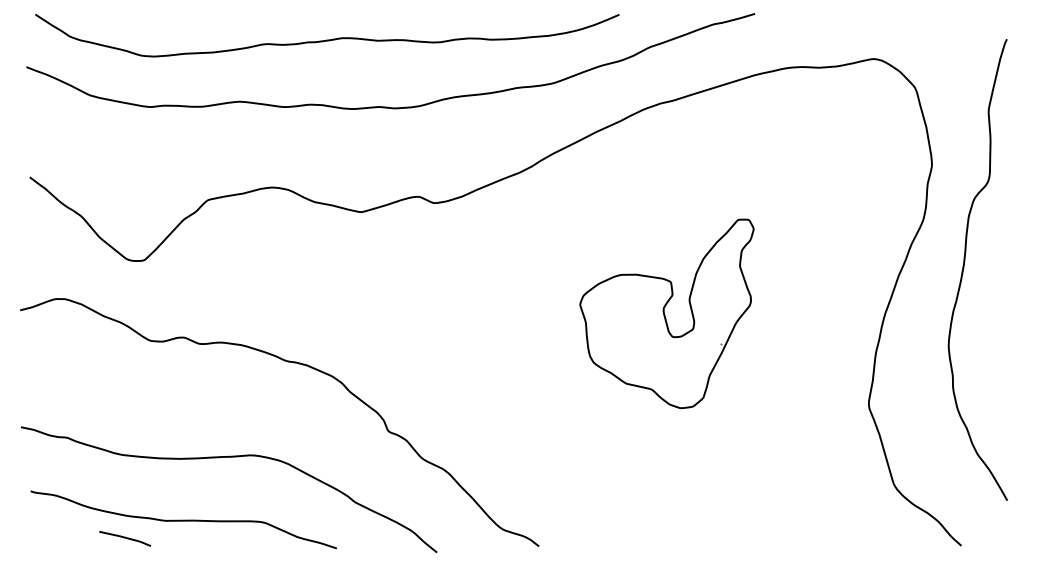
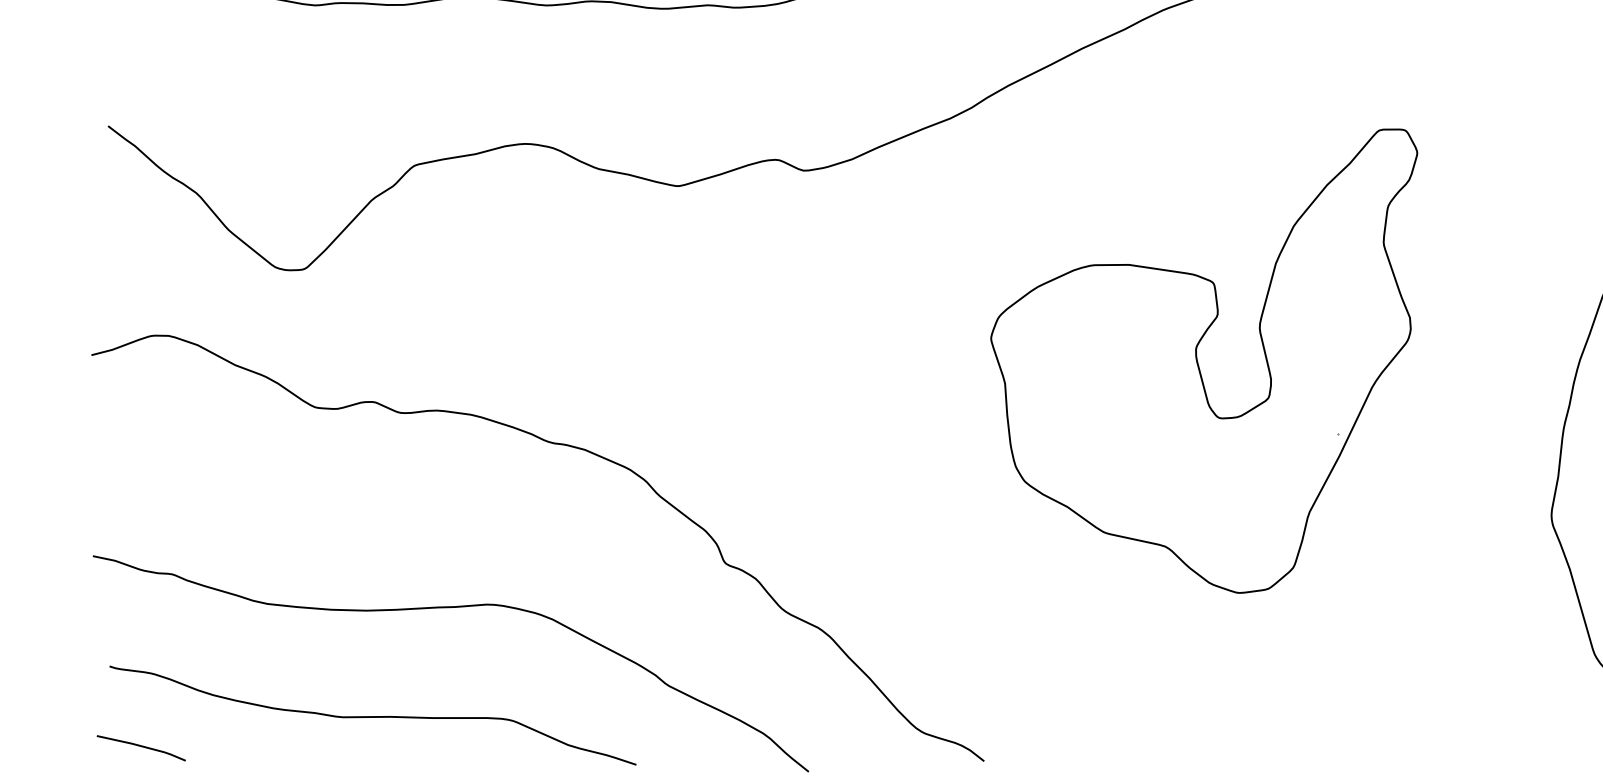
part: (666, 313) -> (1203, 360), size x1.43
line: (125, 538) -> (141, 747), moved

